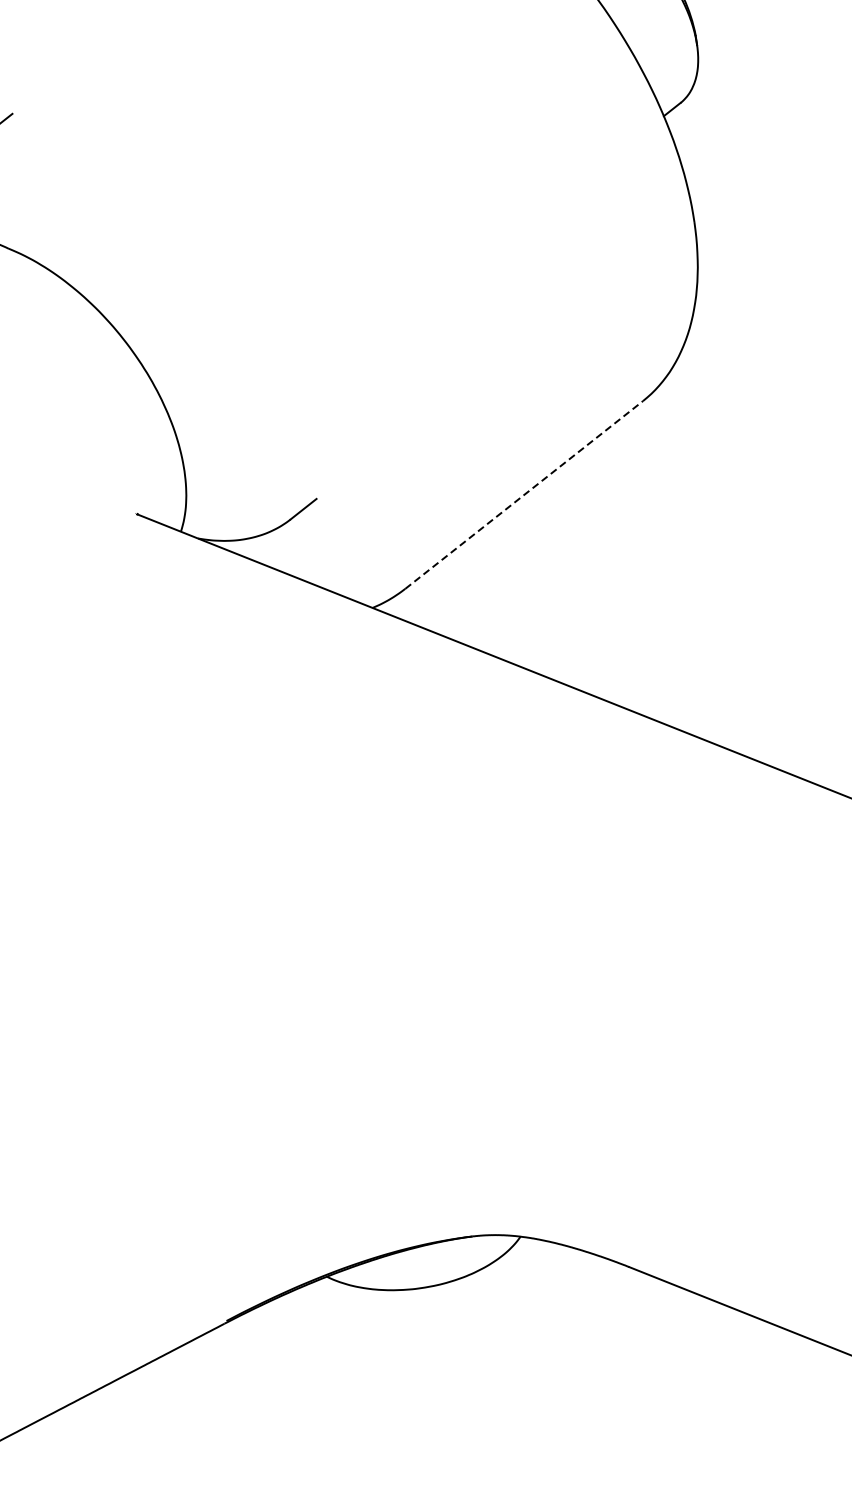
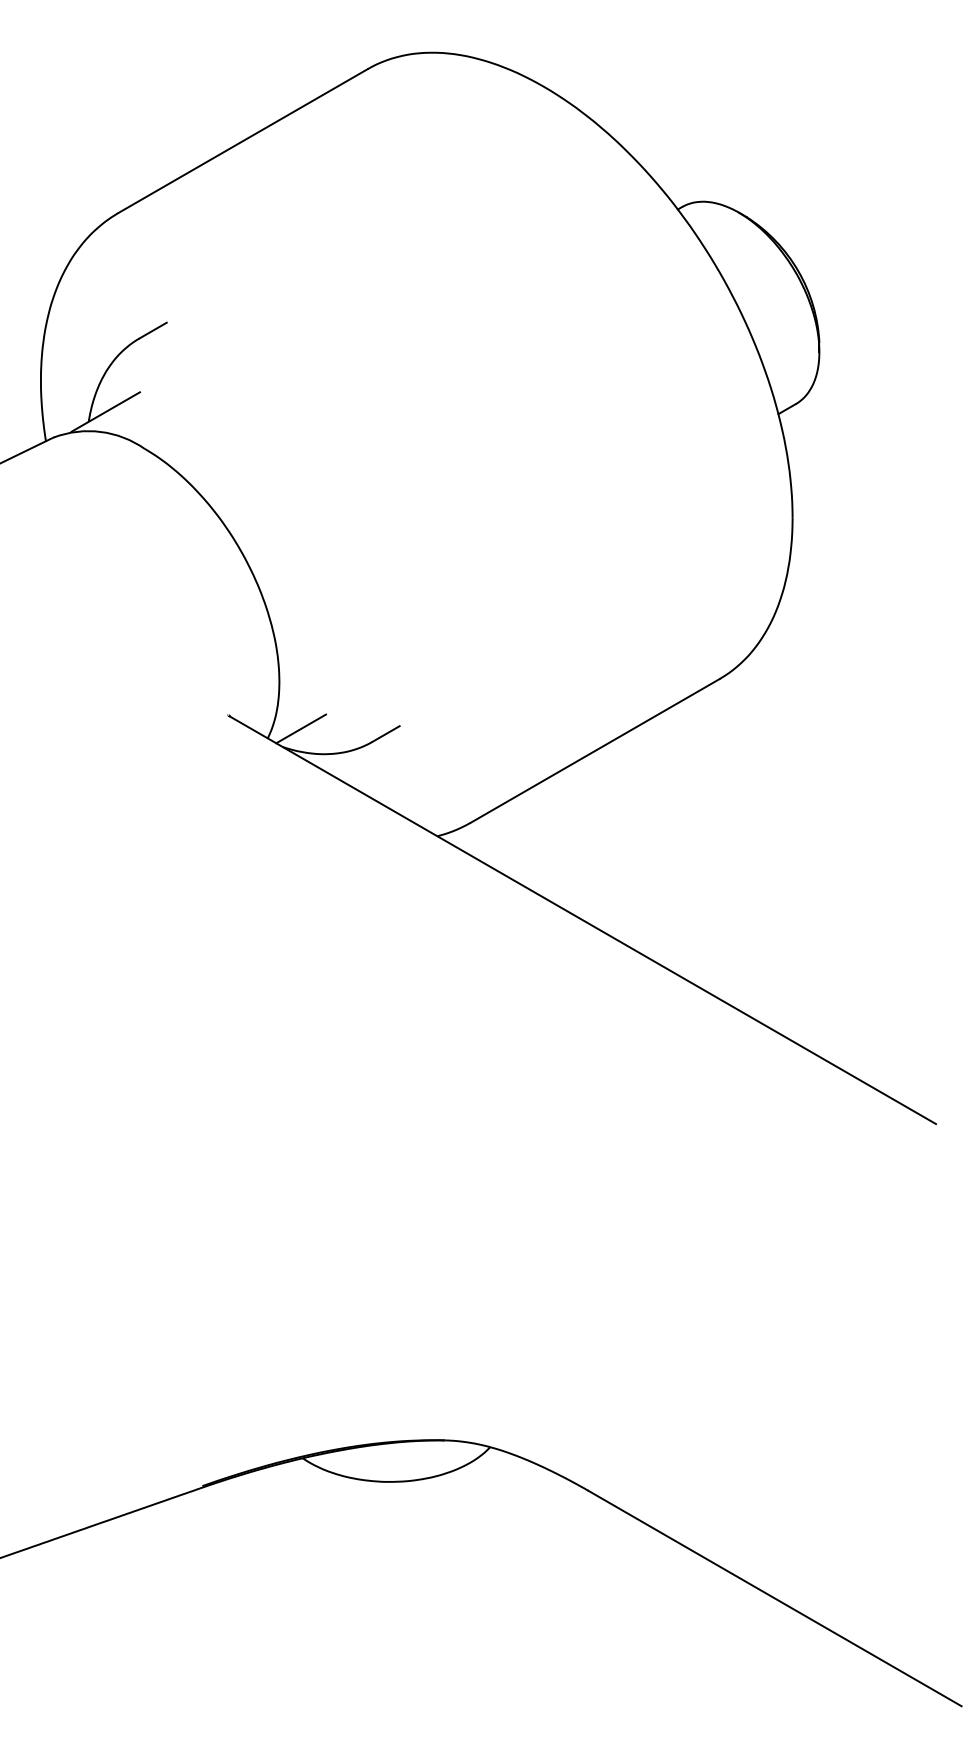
line: (524, 494) -> (595, 750), dashed -> solid
line: (214, 516) -> (301, 728), added

